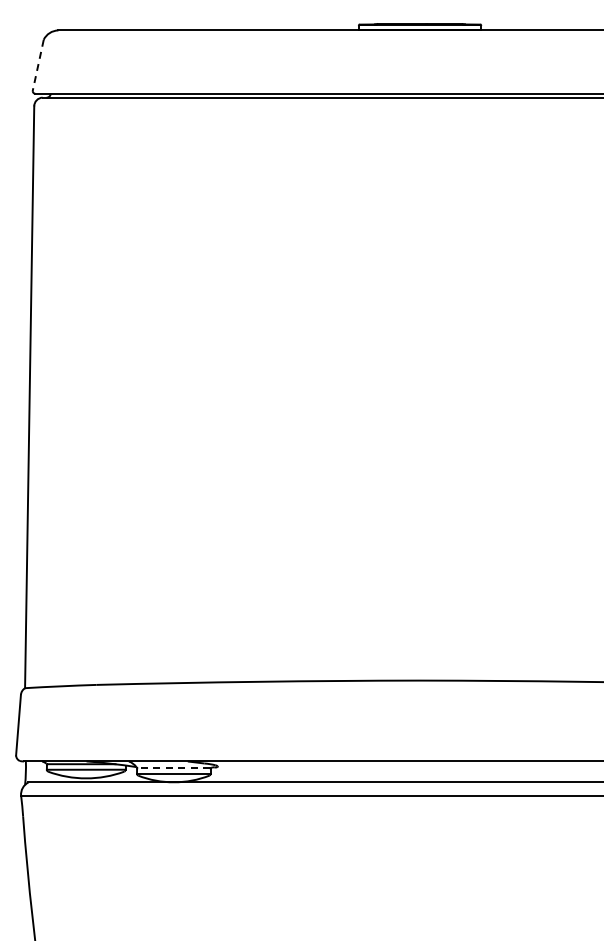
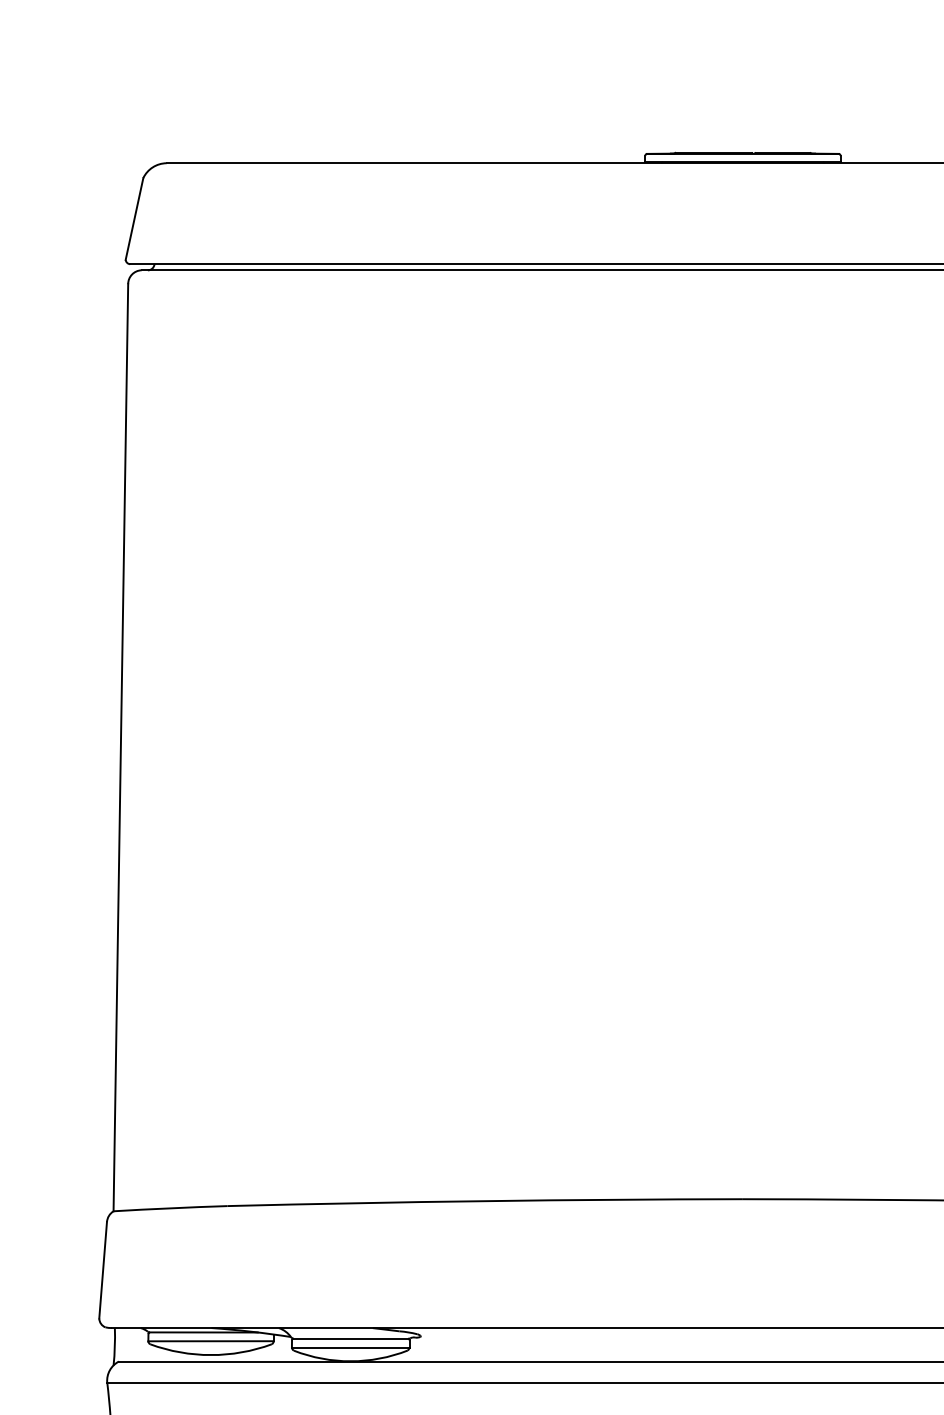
line: (38, 65) -> (134, 219), dashed -> solid
line: (174, 768) -> (351, 1339), dashed -> solid

